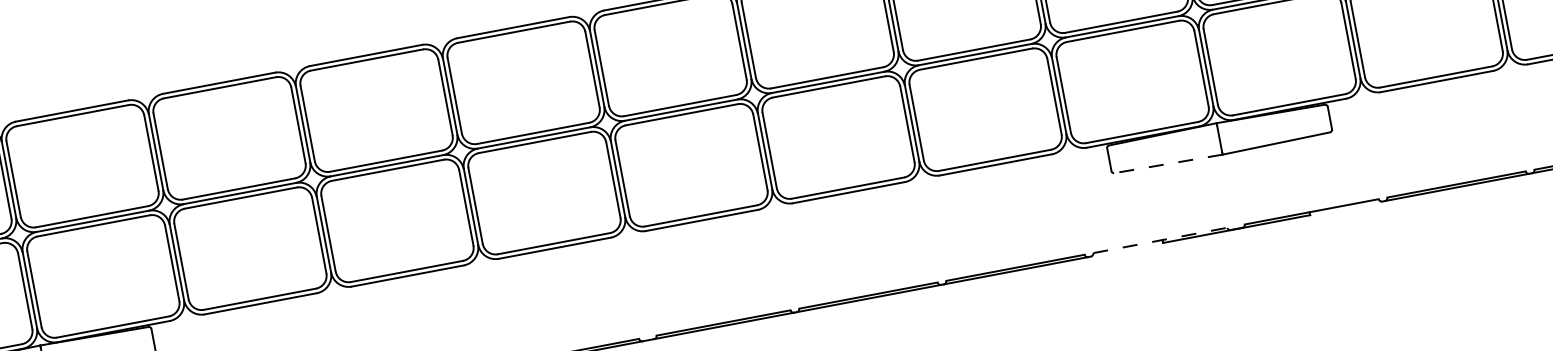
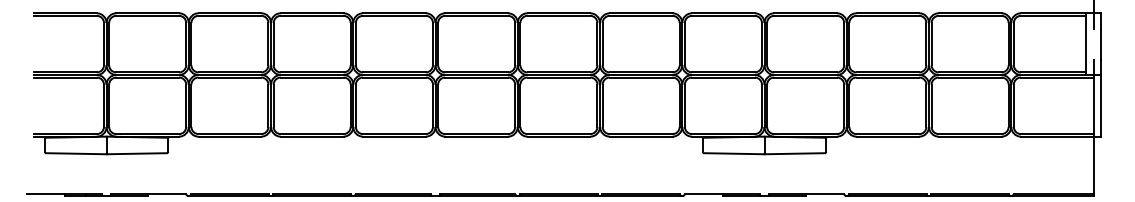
line: (1166, 163) -> (733, 153), dashed -> solid
line: (1160, 240) -> (722, 194), dashed -> solid

